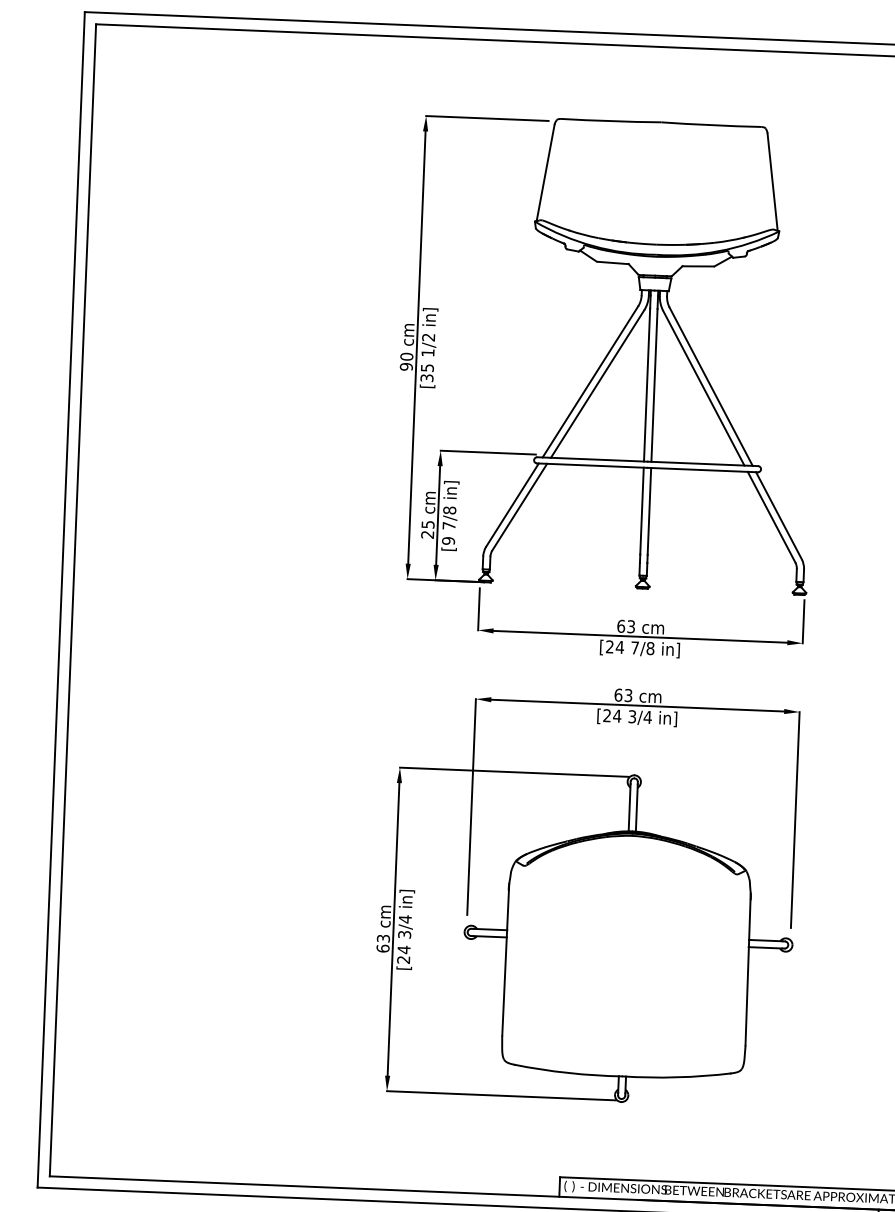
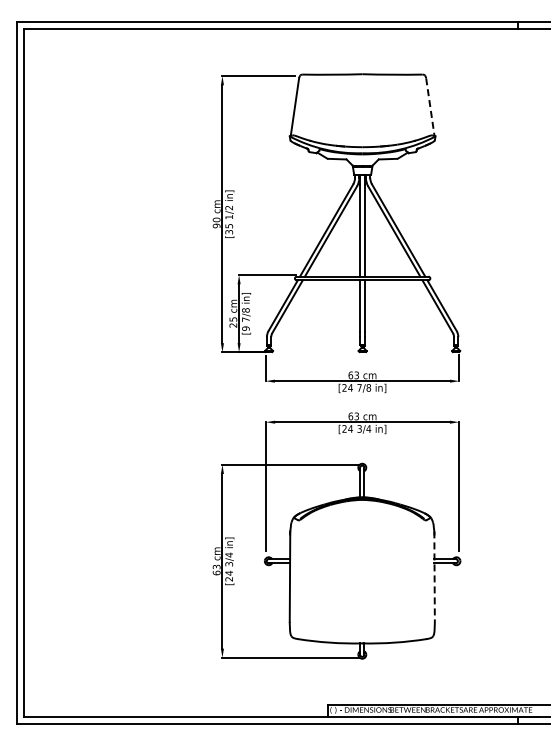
line: (772, 182) -> (430, 107), solid -> dashed
line: (747, 970) -> (434, 577), solid -> dashed

